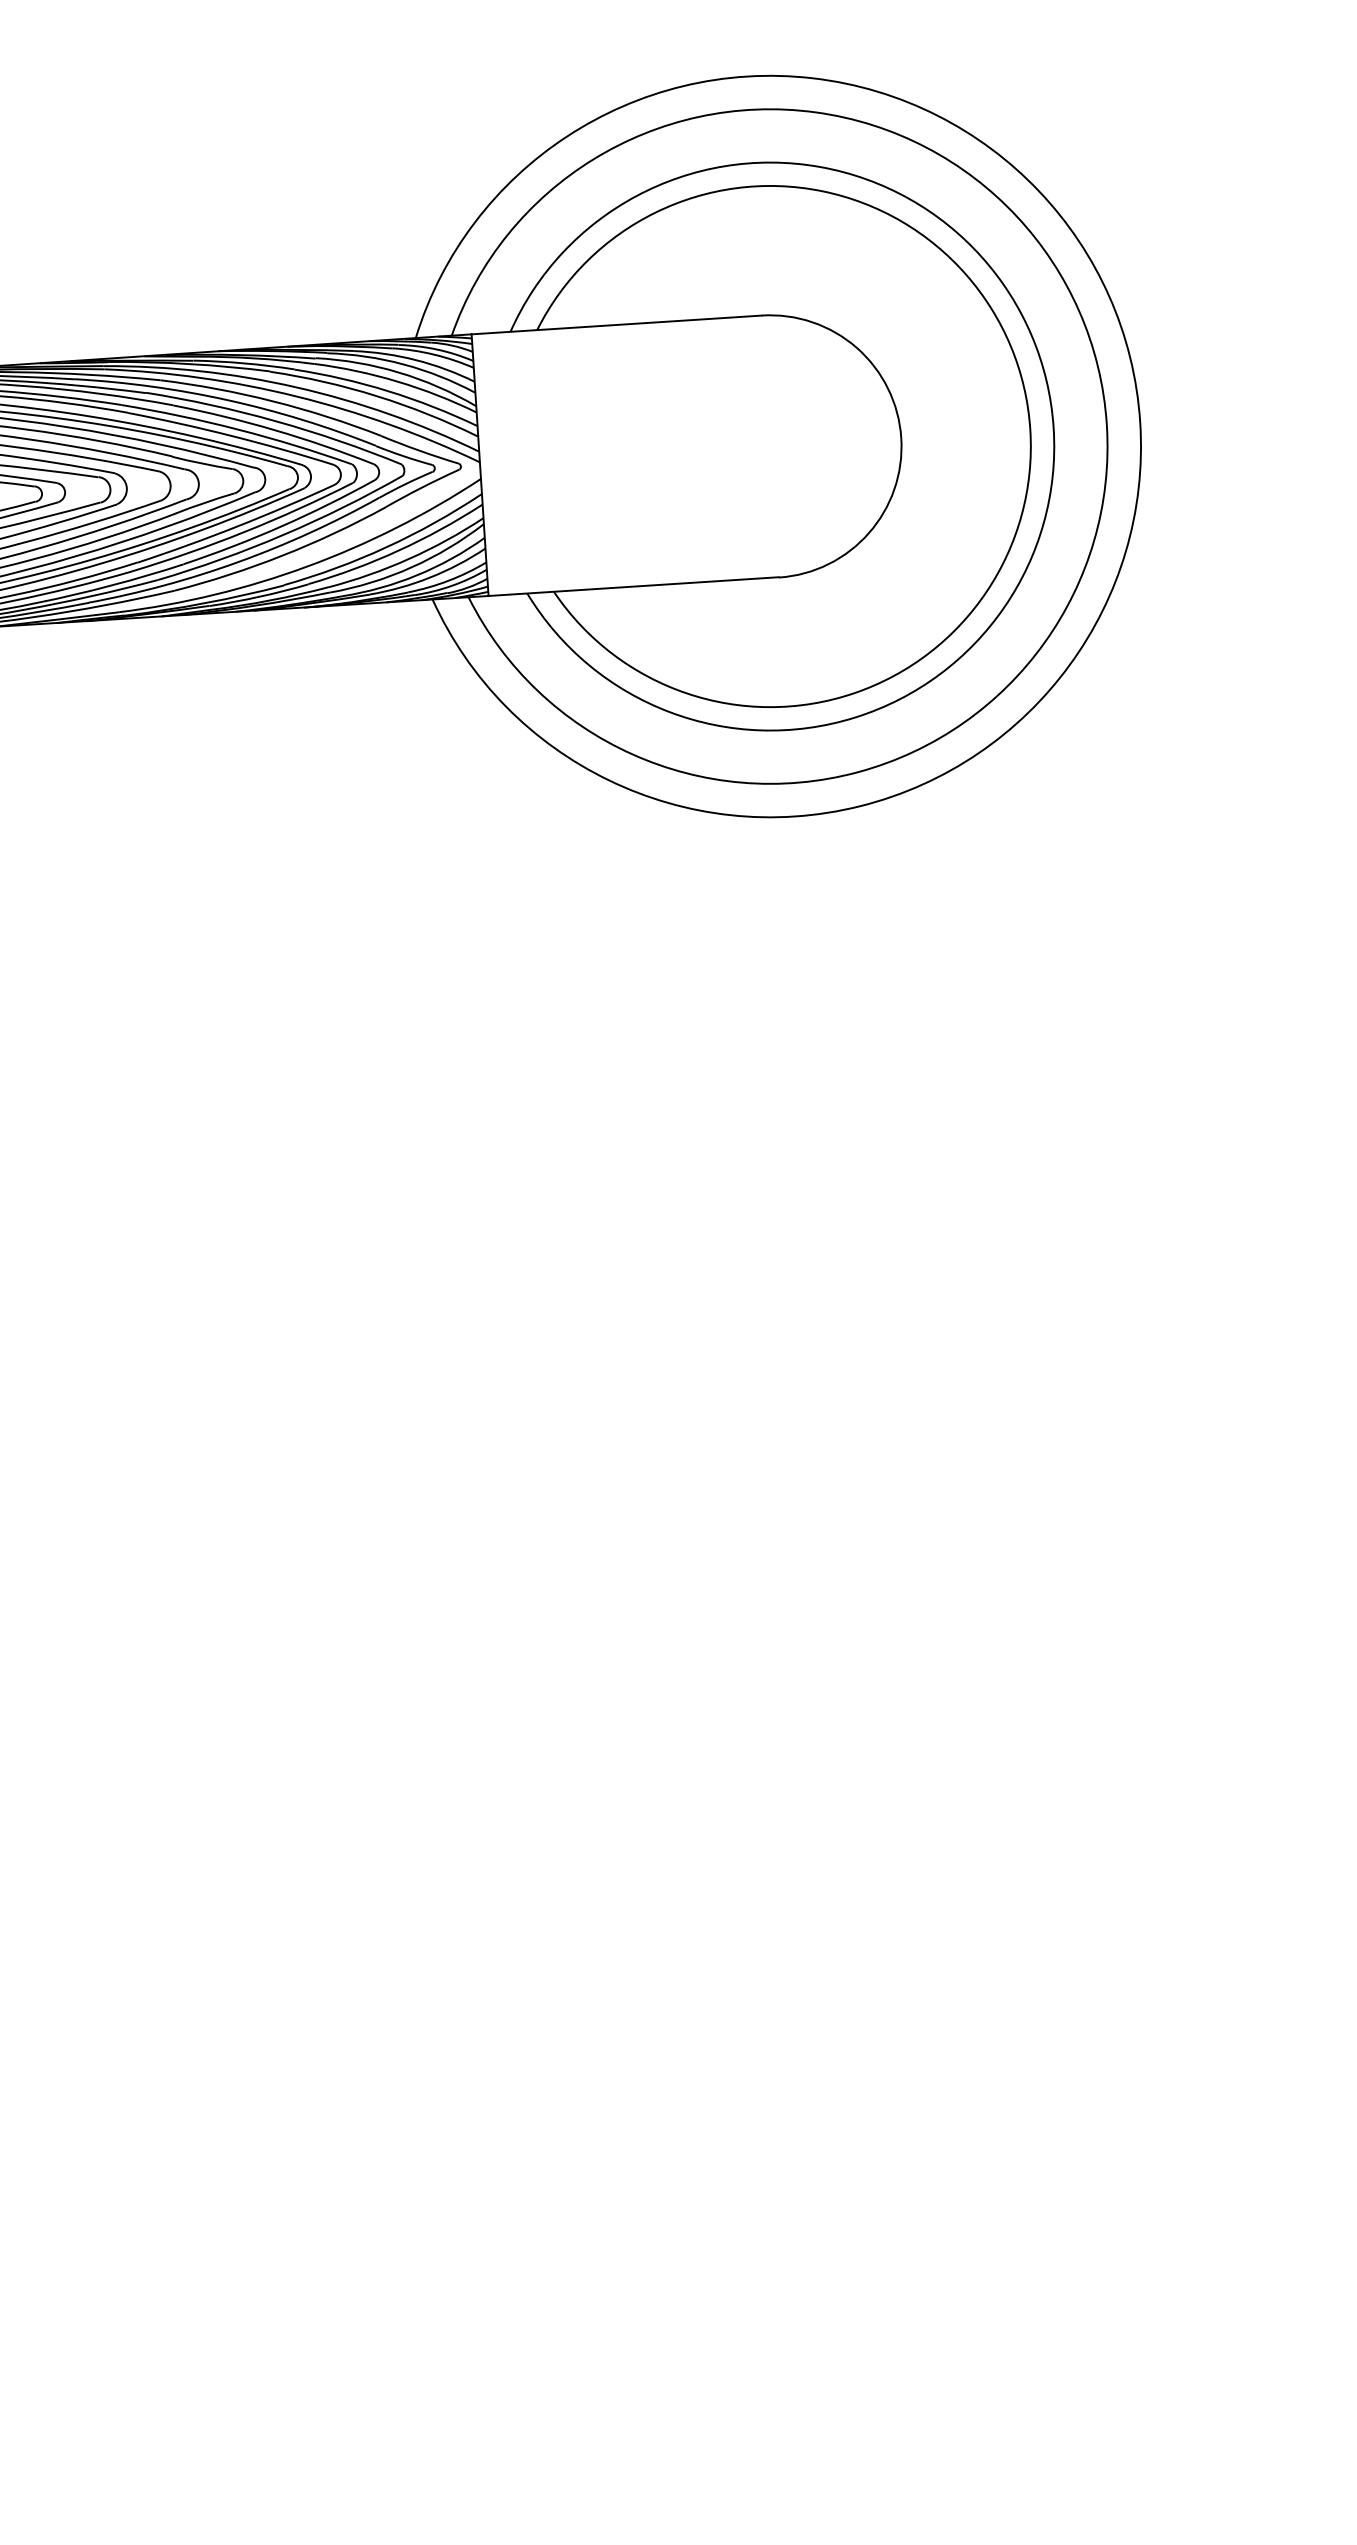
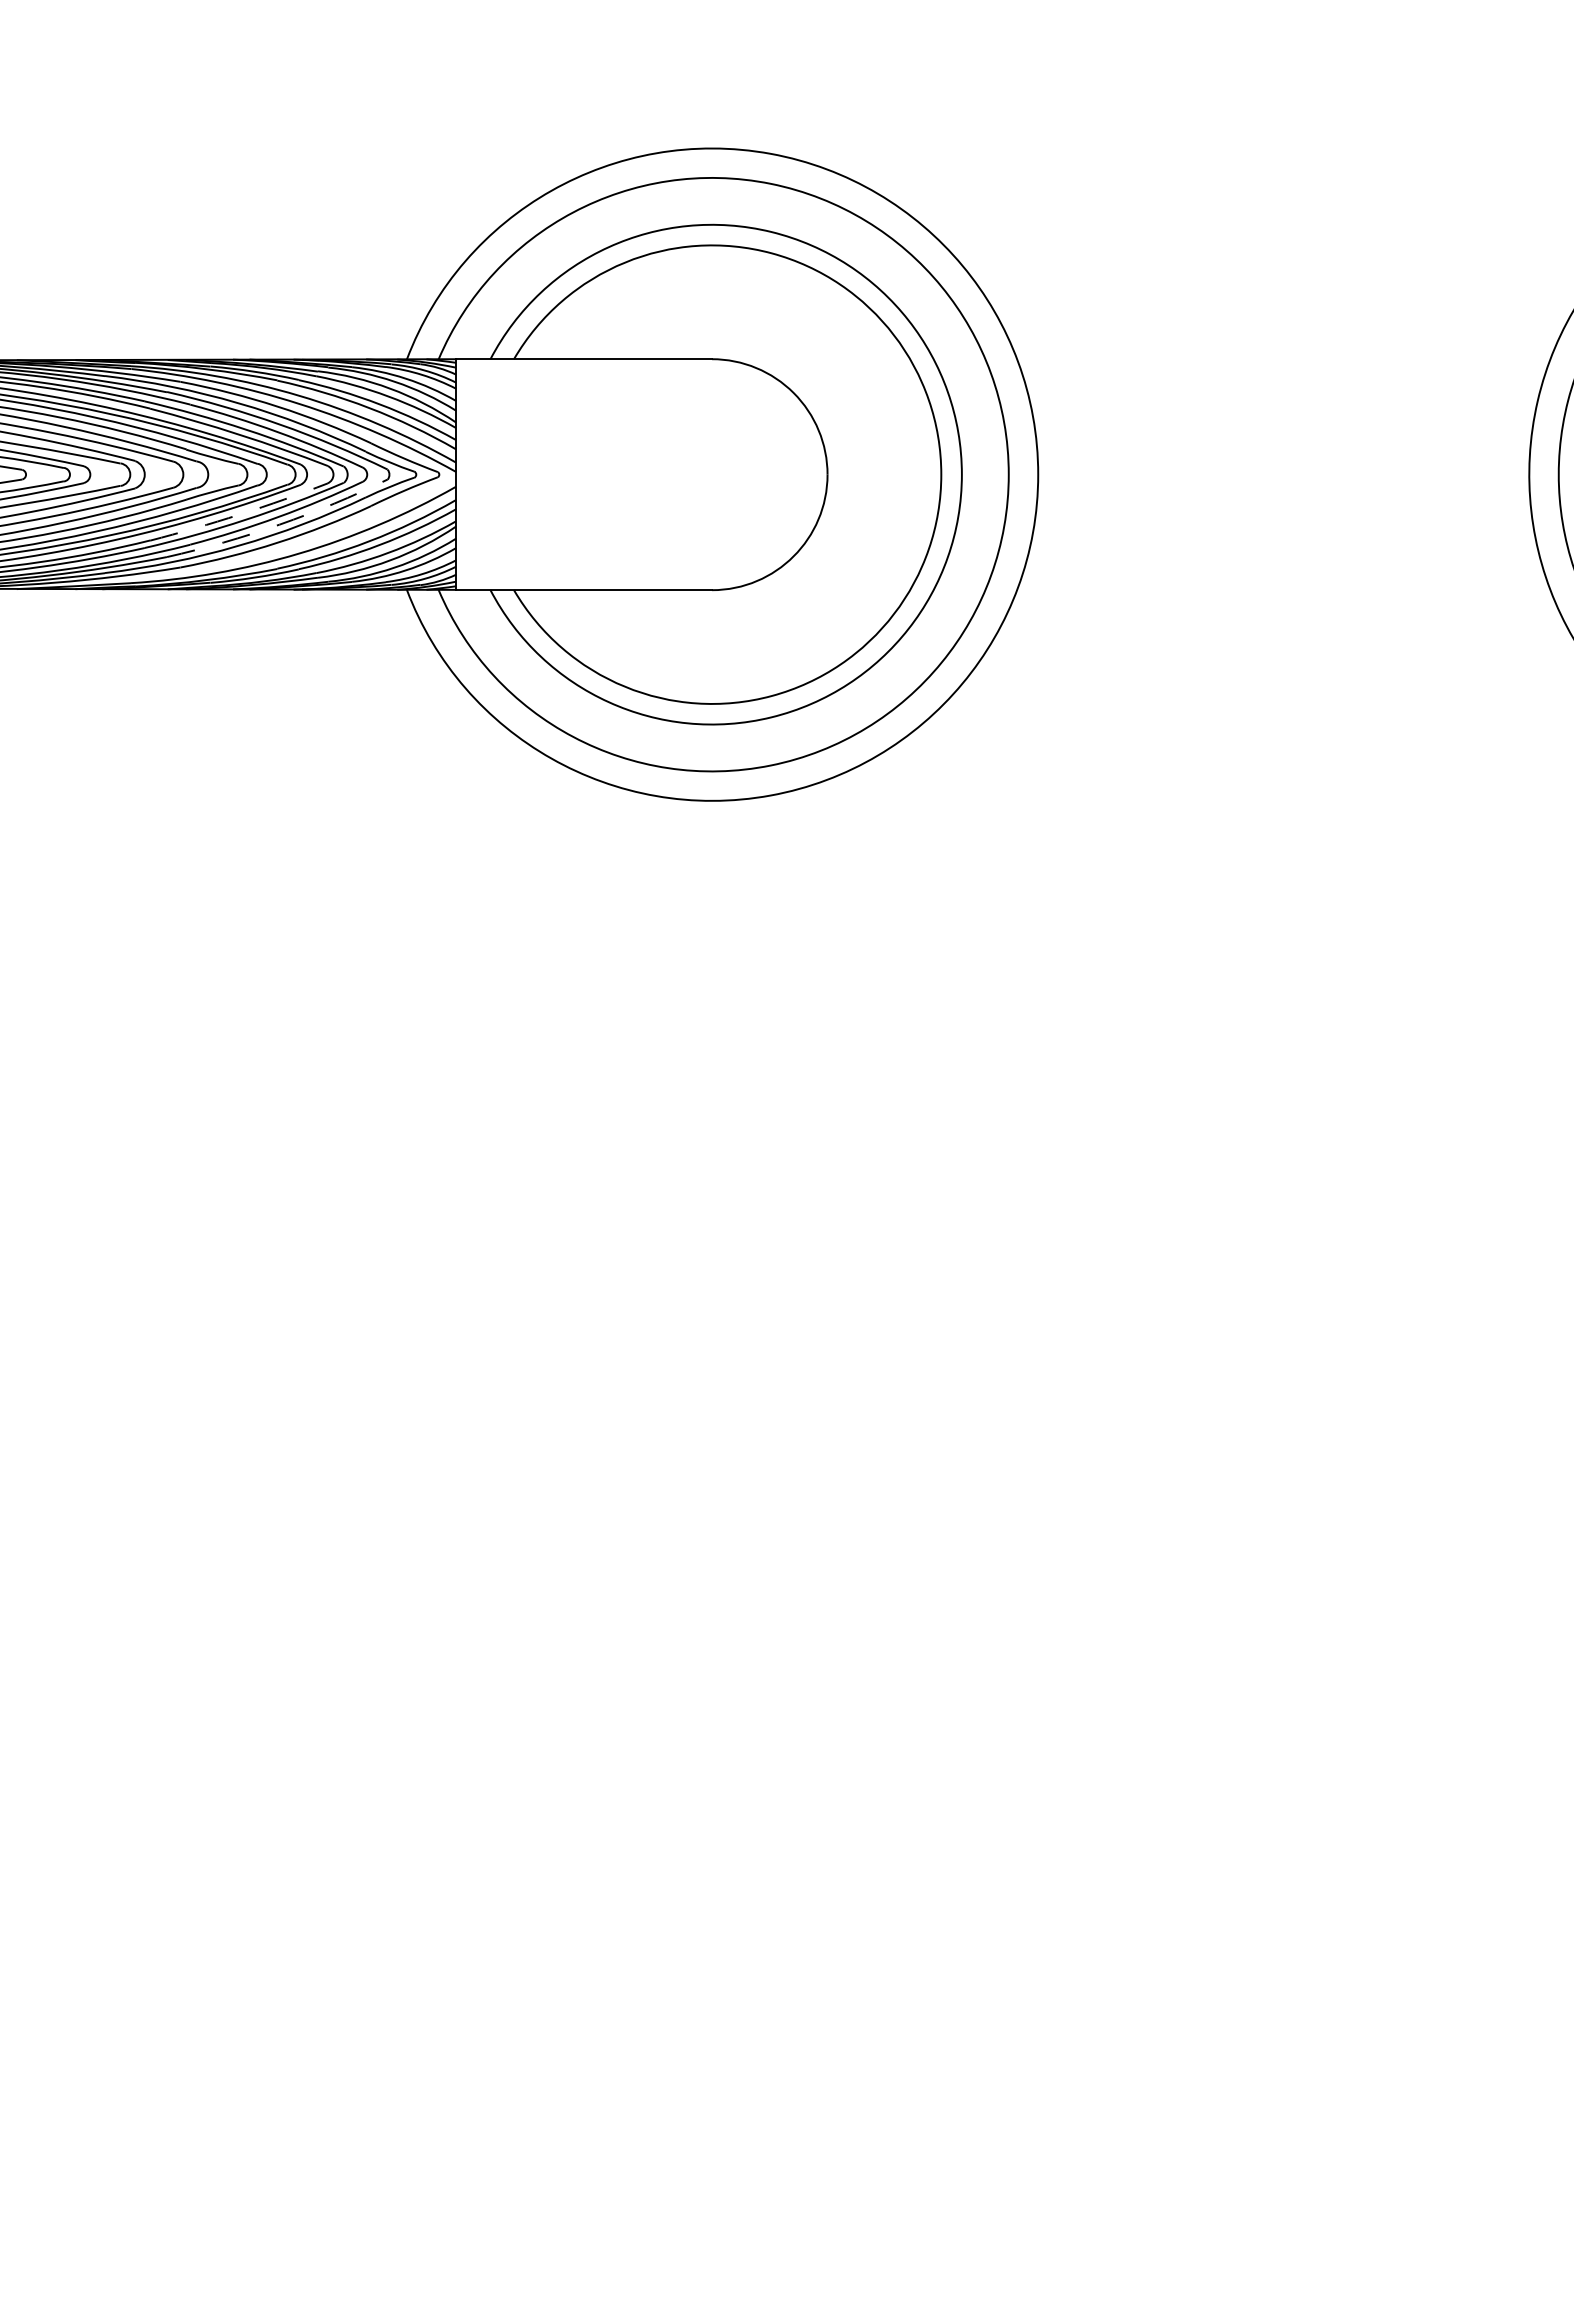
arc: (237, 526) -> (239, 514), solid -> dashed
arc: (283, 534) -> (279, 524), solid -> dashed

